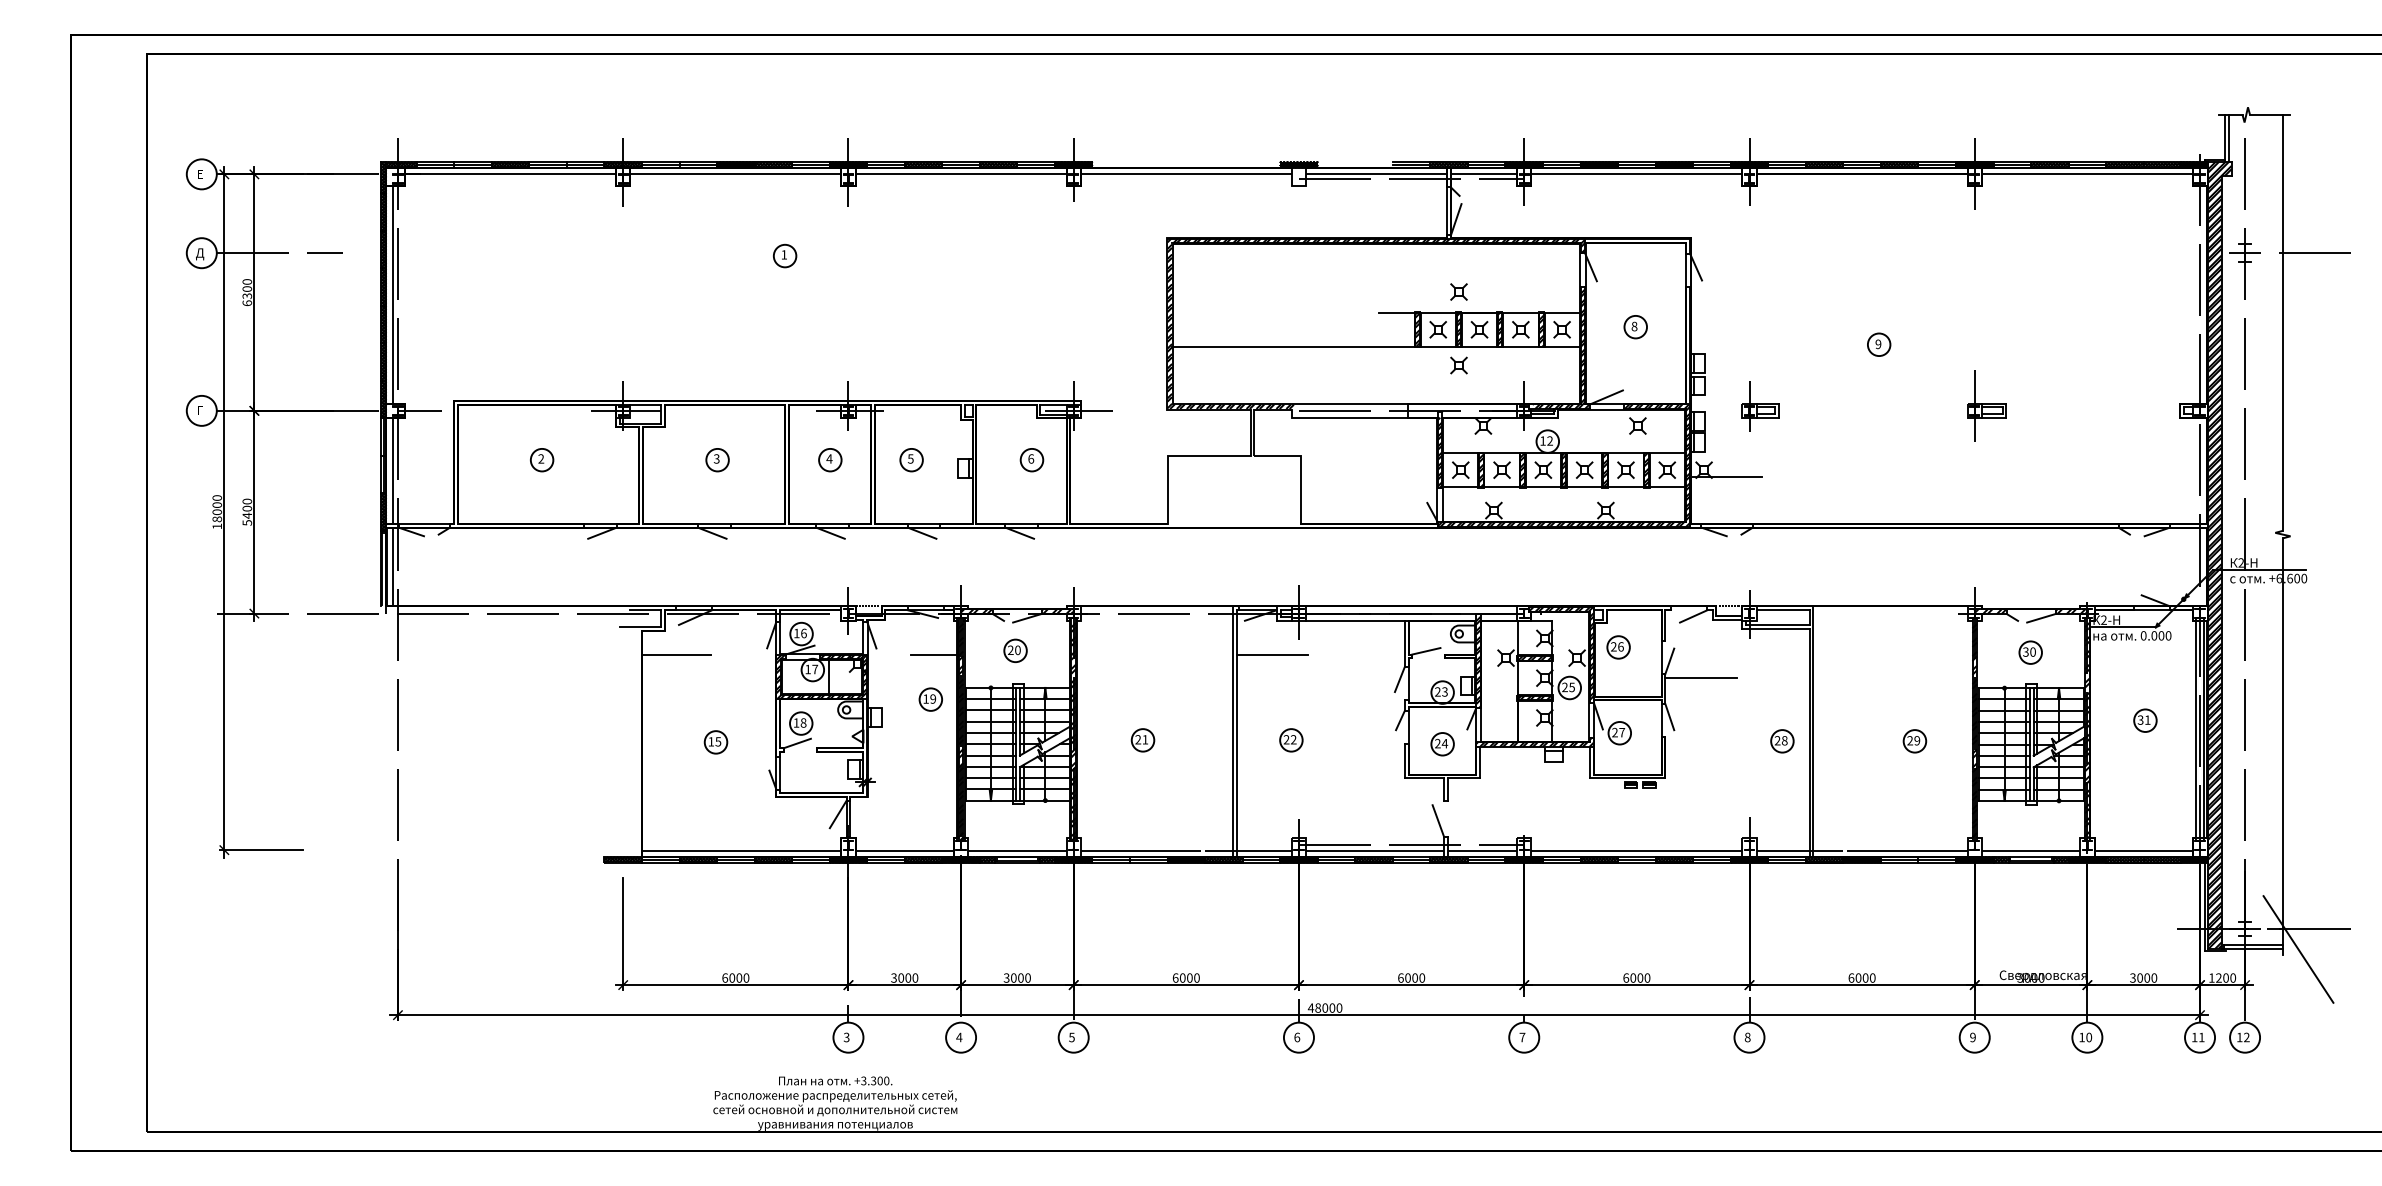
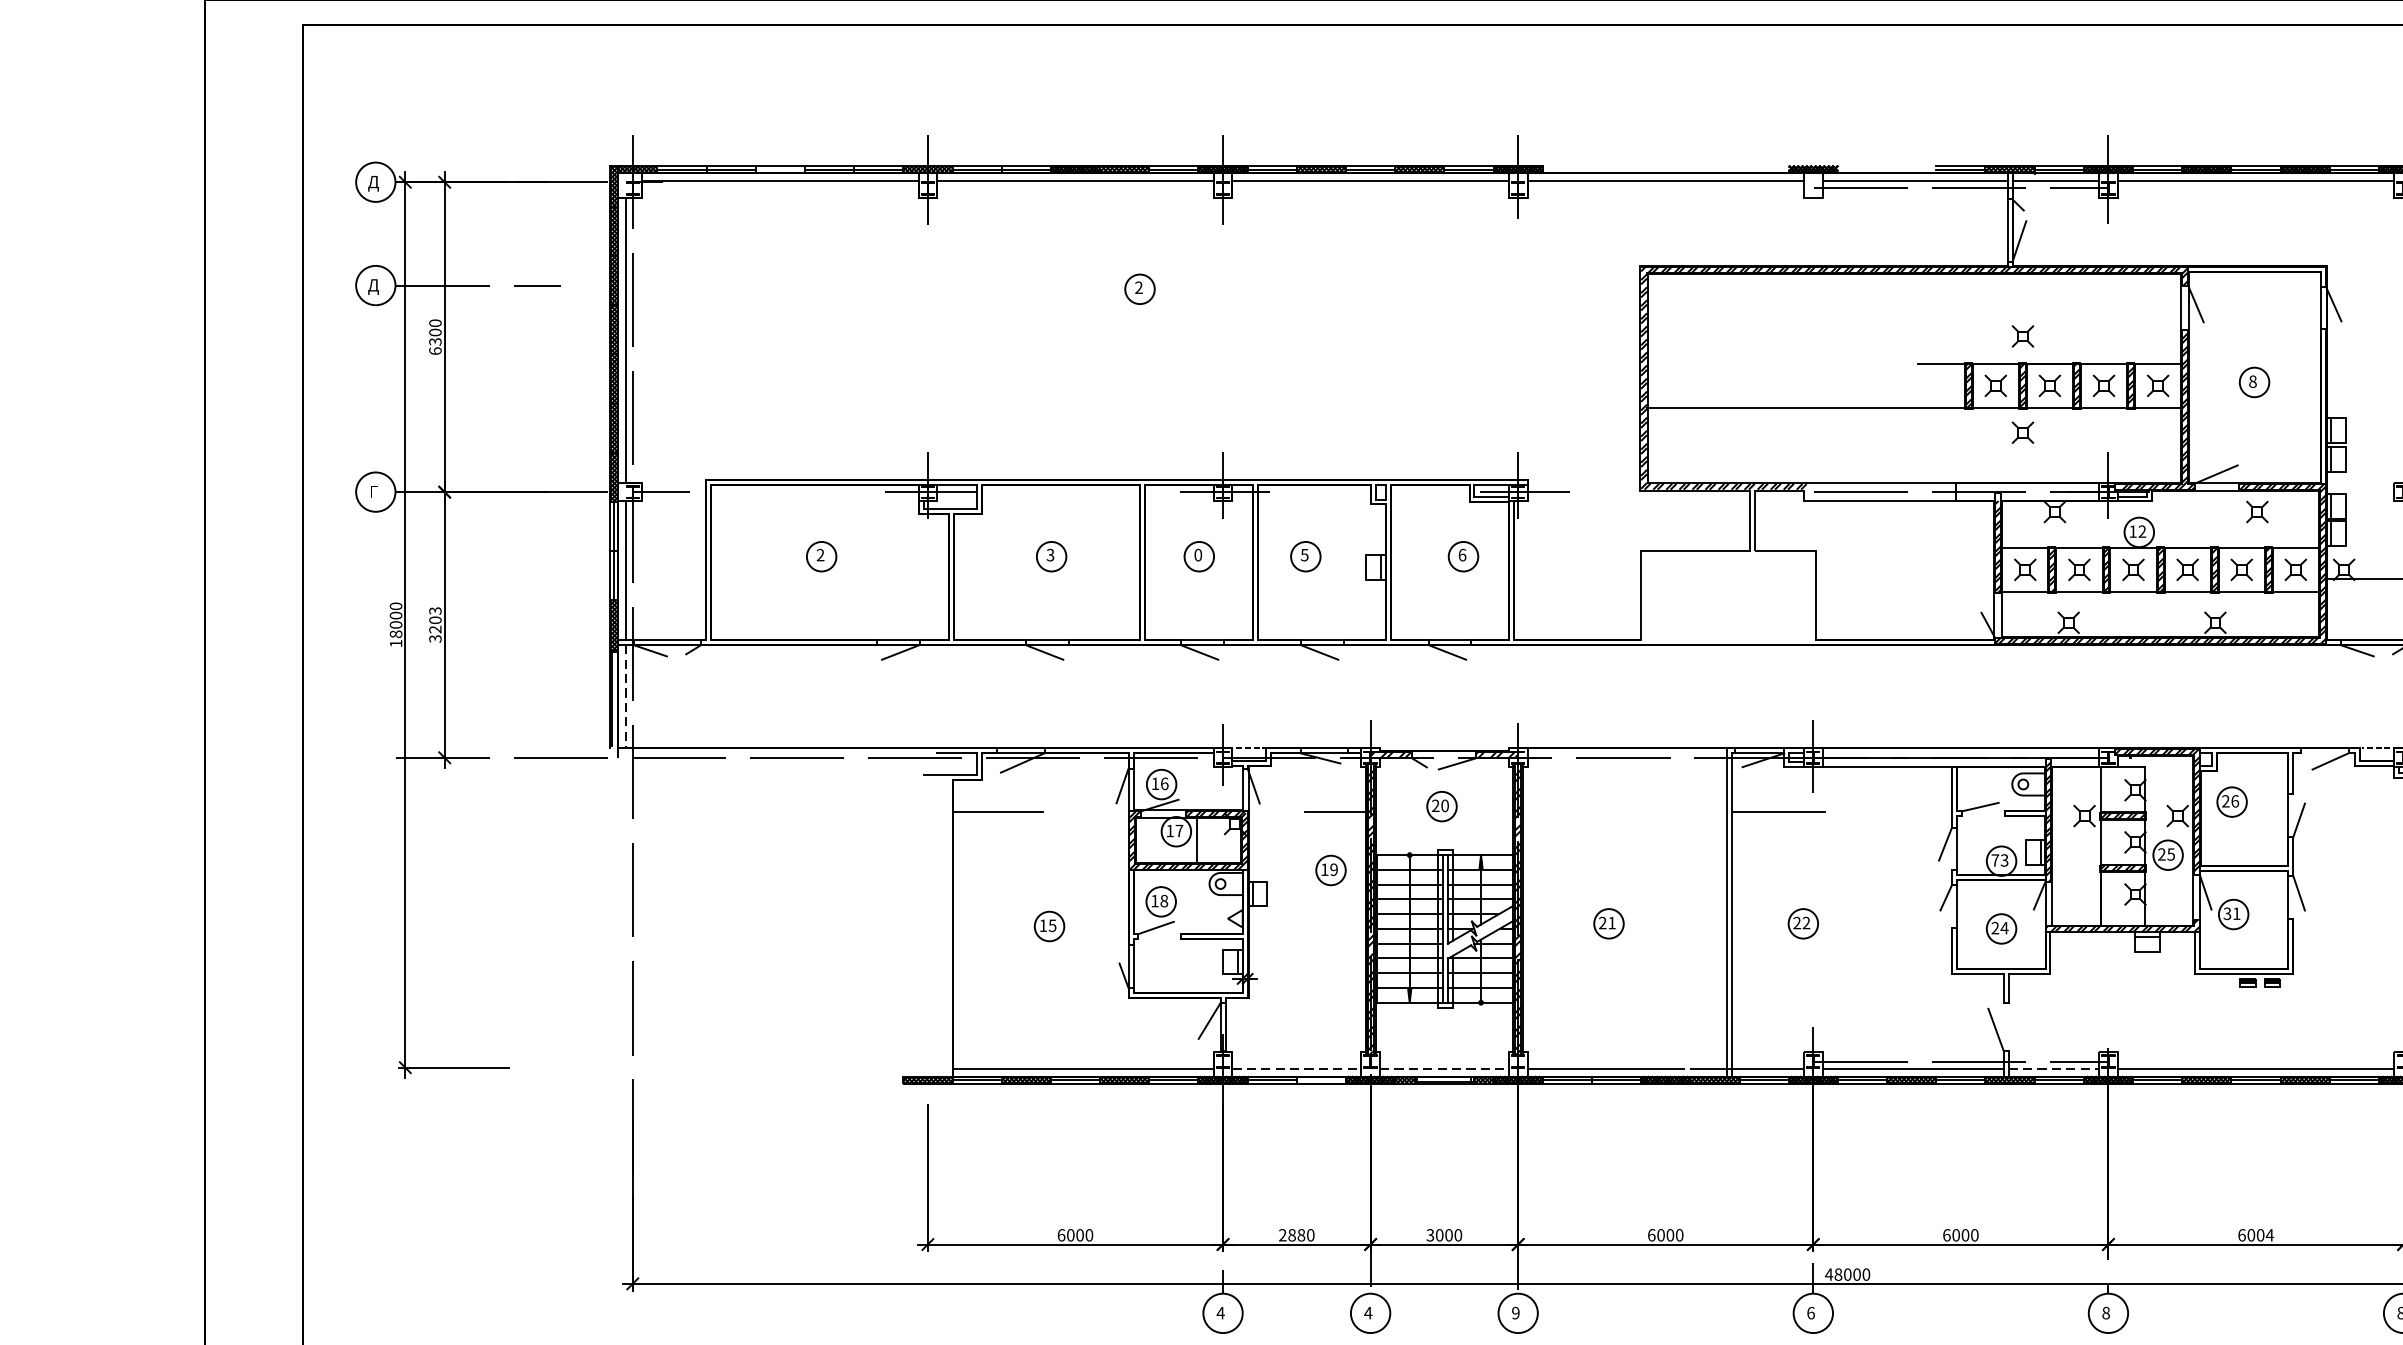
hatch: (510, 164) -> (780, 169), removed
text: (200, 175) -> (374, 183), Е -> Д
text: (784, 254) -> (1139, 287), 1 -> 2
text: (829, 458) -> (1198, 554), 4 -> 0
text: (246, 511) -> (434, 623), 5400 -> 3203
line: (392, 567) -> (625, 697), solid -> dashed
line: (1700, 677) -> (2339, 841), removed
text: (1437, 691) -> (1994, 859), 23 -> 73
text: (1618, 732) -> (2231, 913), 27 -> 31
line: (905, 850) -> (1297, 1068), solid -> dashed
line: (1017, 850) -> (1444, 1068), solid -> dashed
line: (1482, 850) -> (2053, 1068), solid -> dashed
hatch: (923, 859) -> (1321, 1079), removed
text: (1647, 977) -> (2269, 1234), 6000 -> 6004
text: (901, 978) -> (1292, 1235), 3000 -> 2880
text: (846, 1037) -> (1220, 1313), 3 -> 4
text: (1071, 1037) -> (1515, 1313), 5 -> 9
text: (1522, 1037) -> (2106, 1313), 7 -> 8

